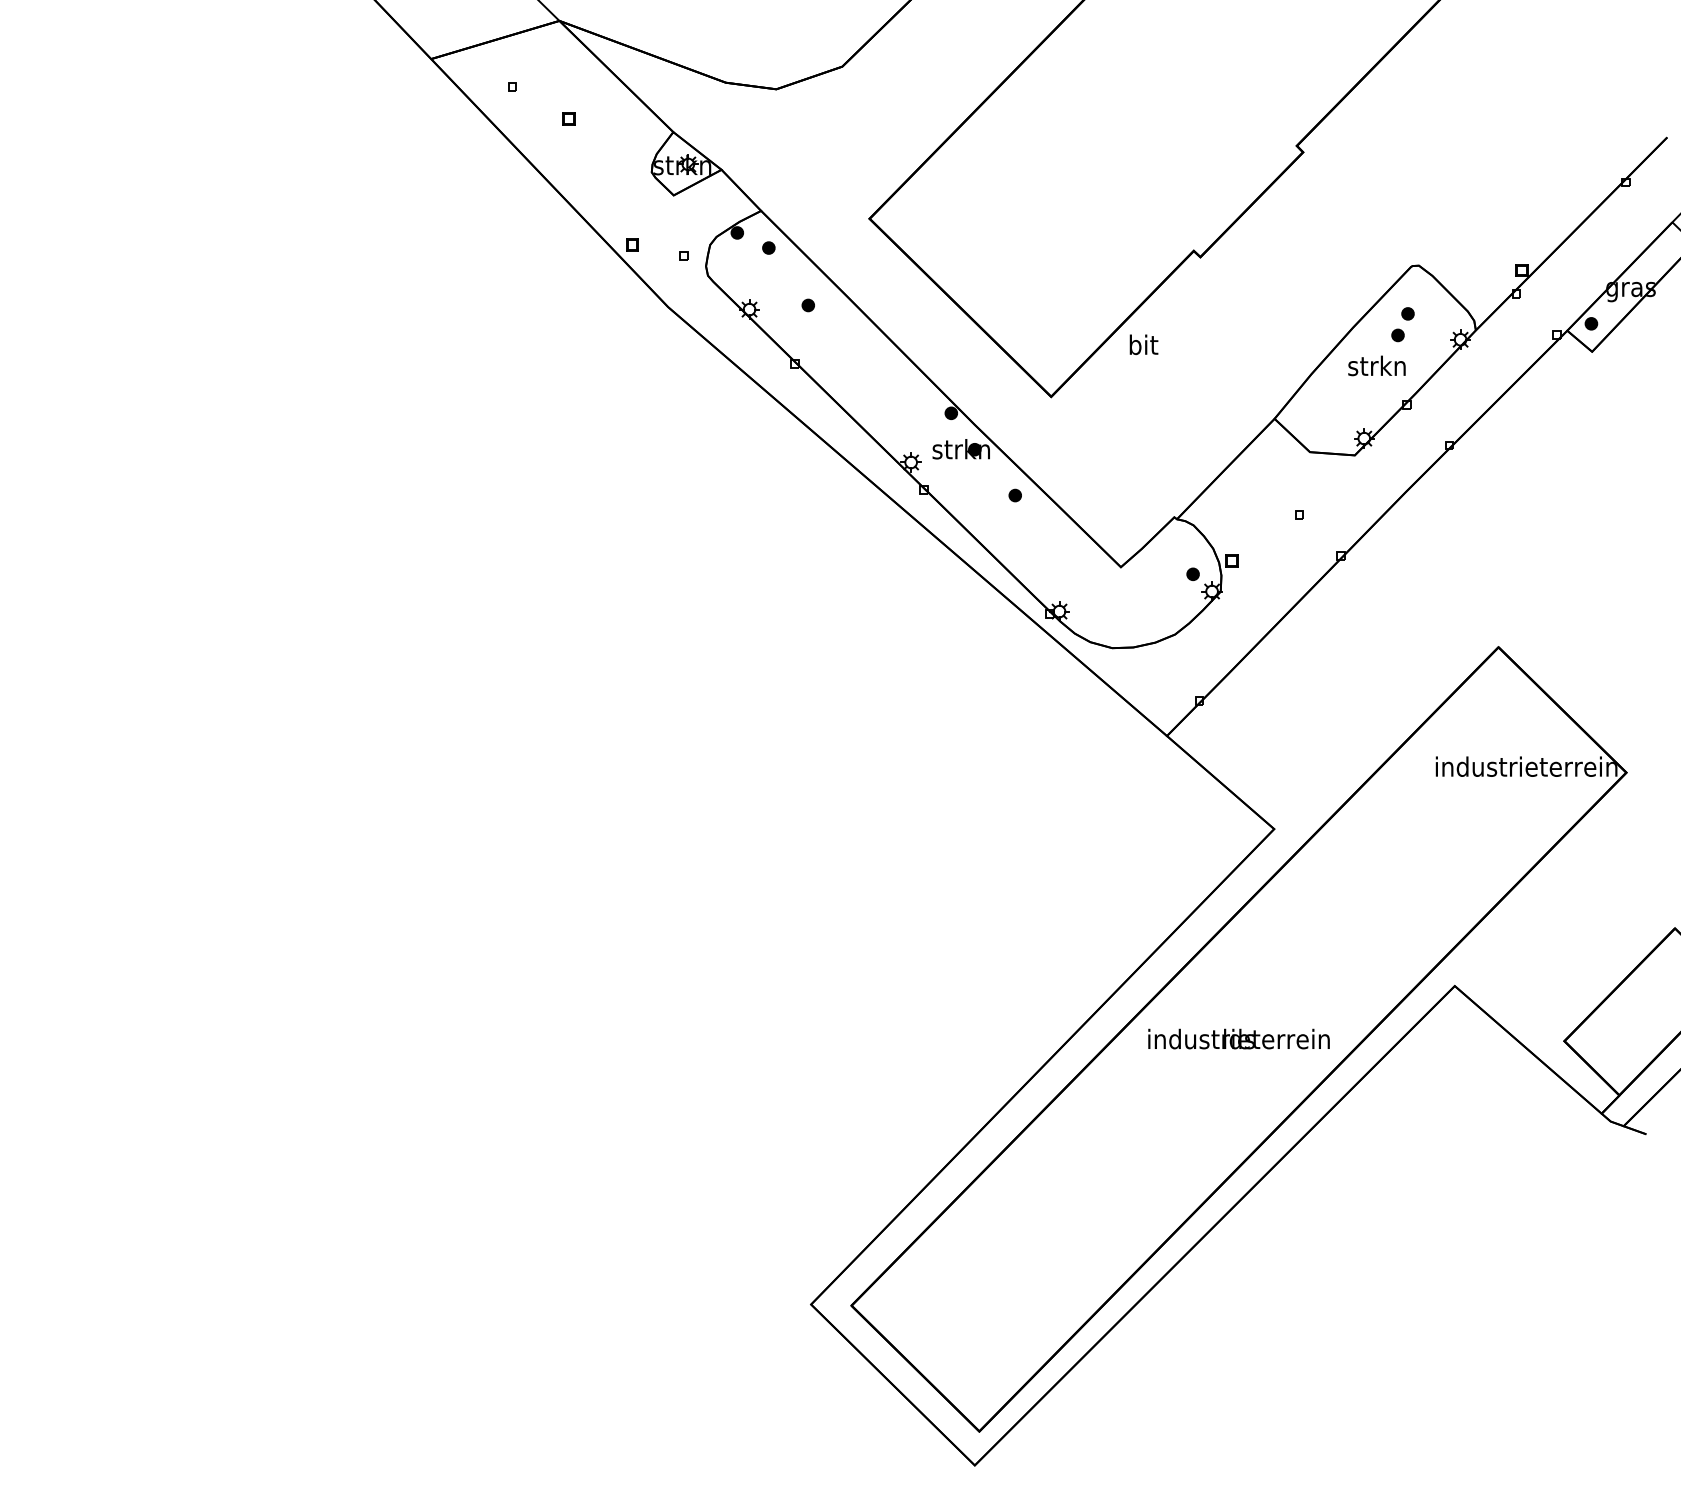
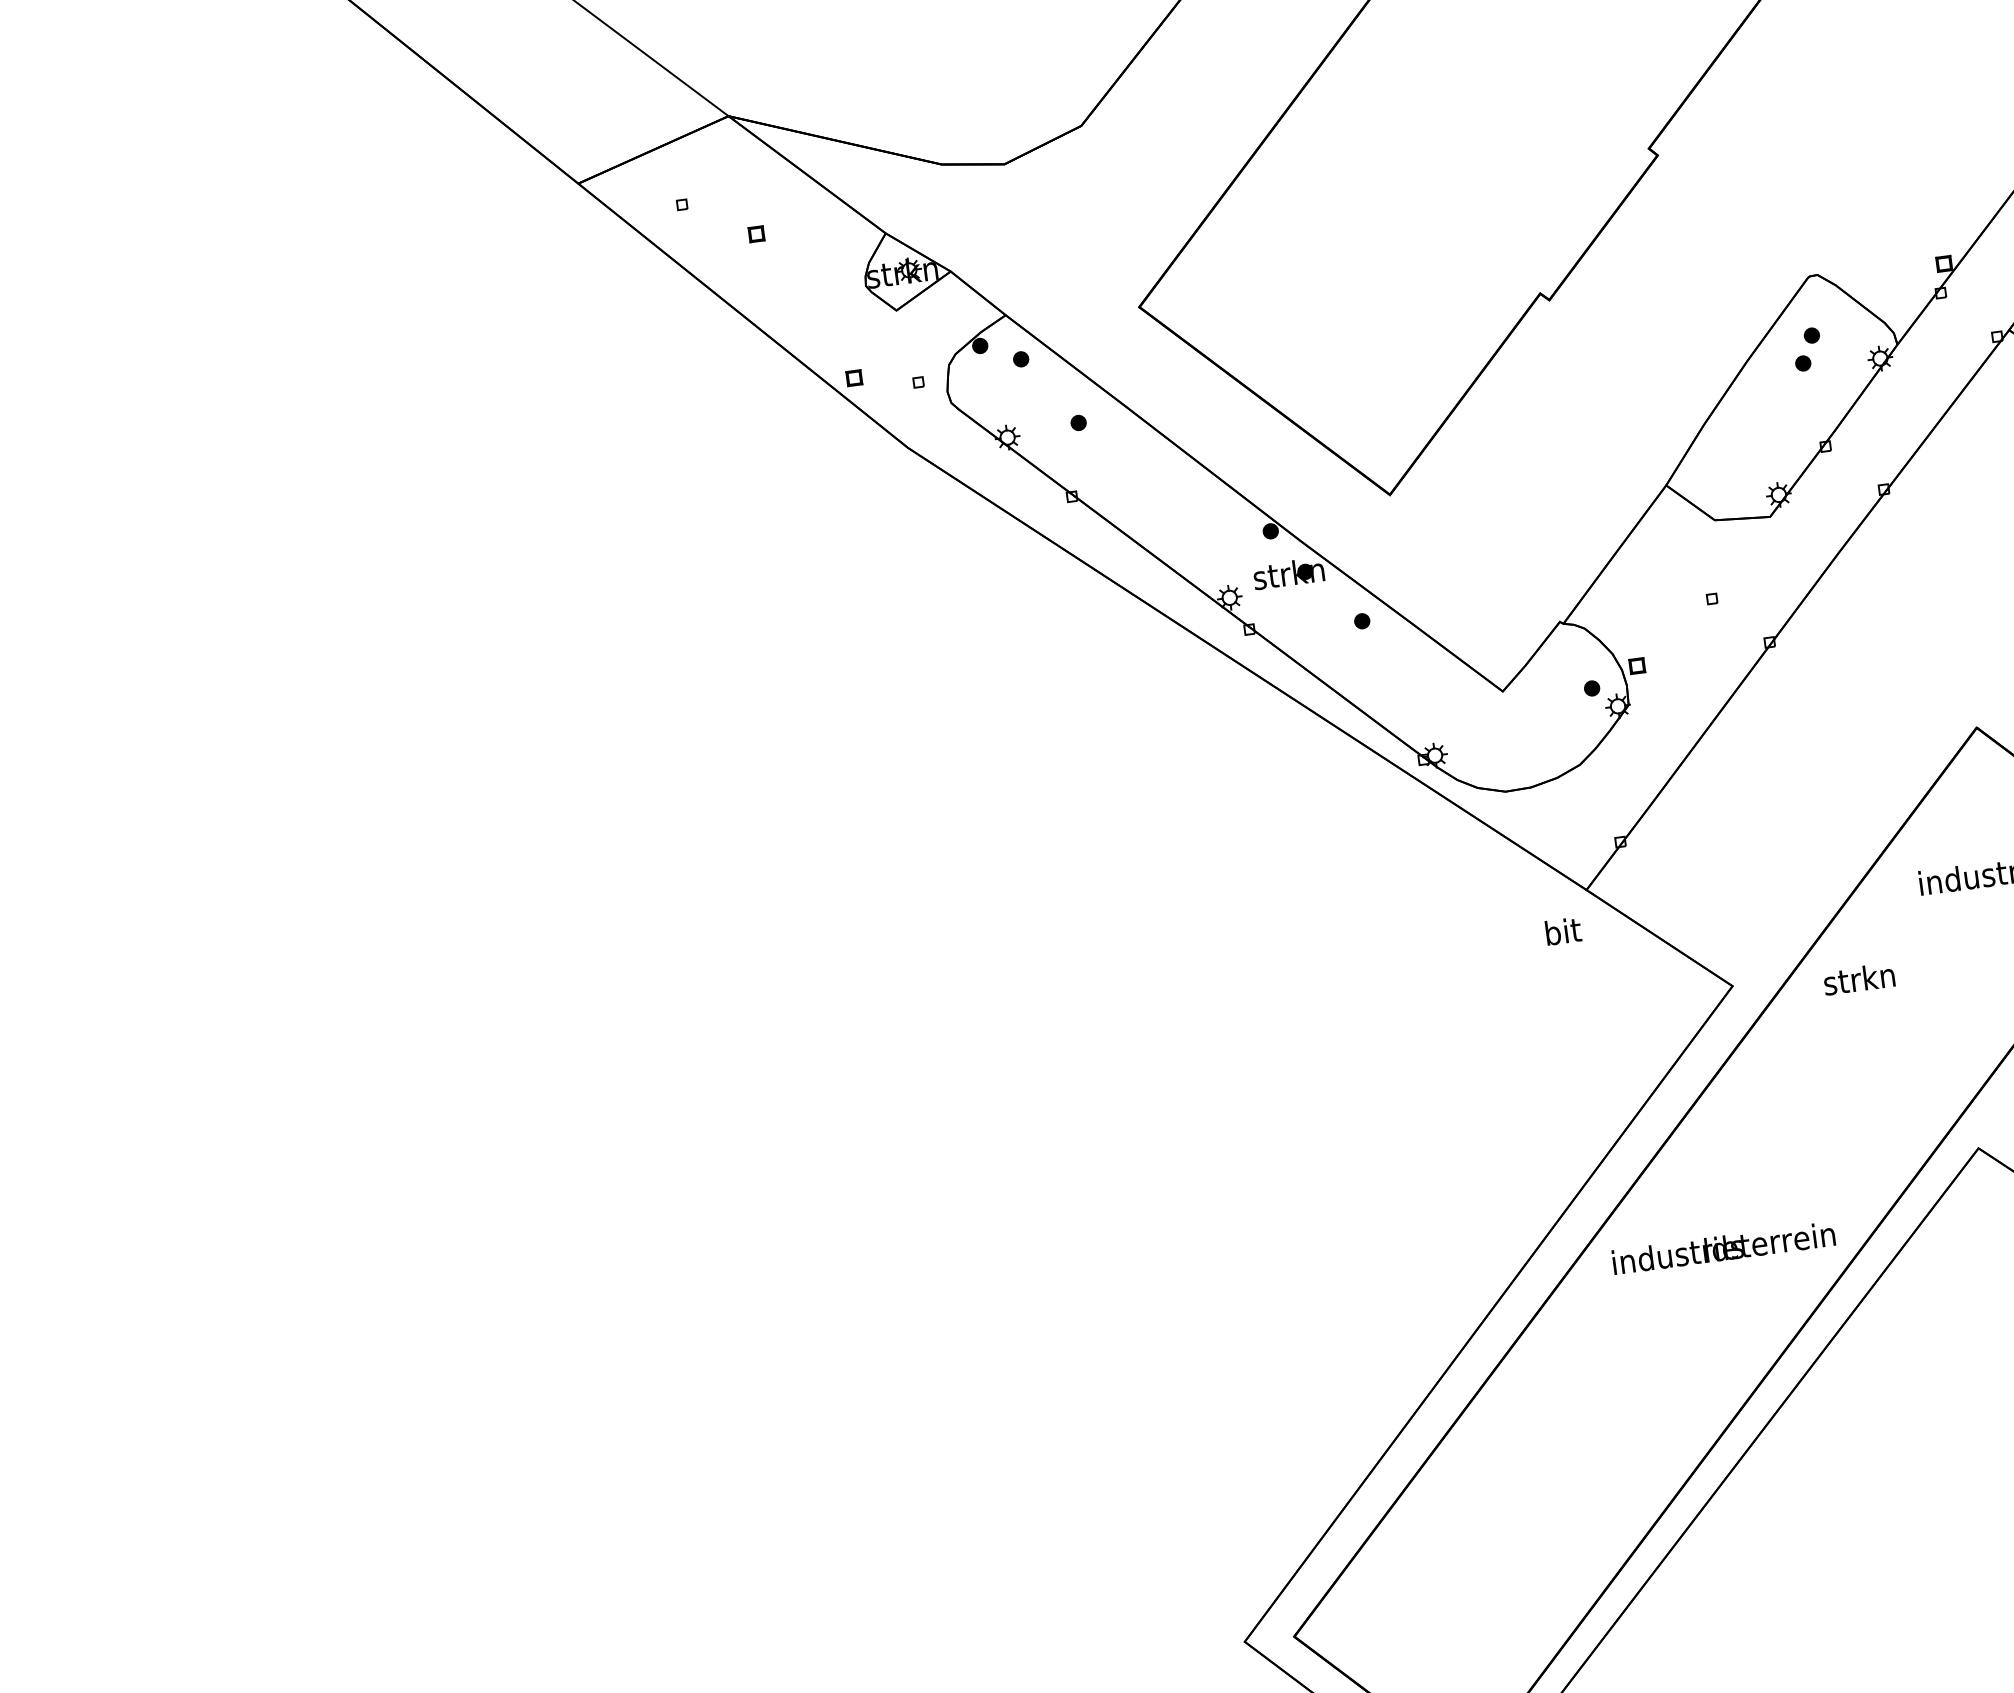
text: (1143, 344) -> (1562, 931), moved
text: (1376, 365) -> (1858, 978), moved

